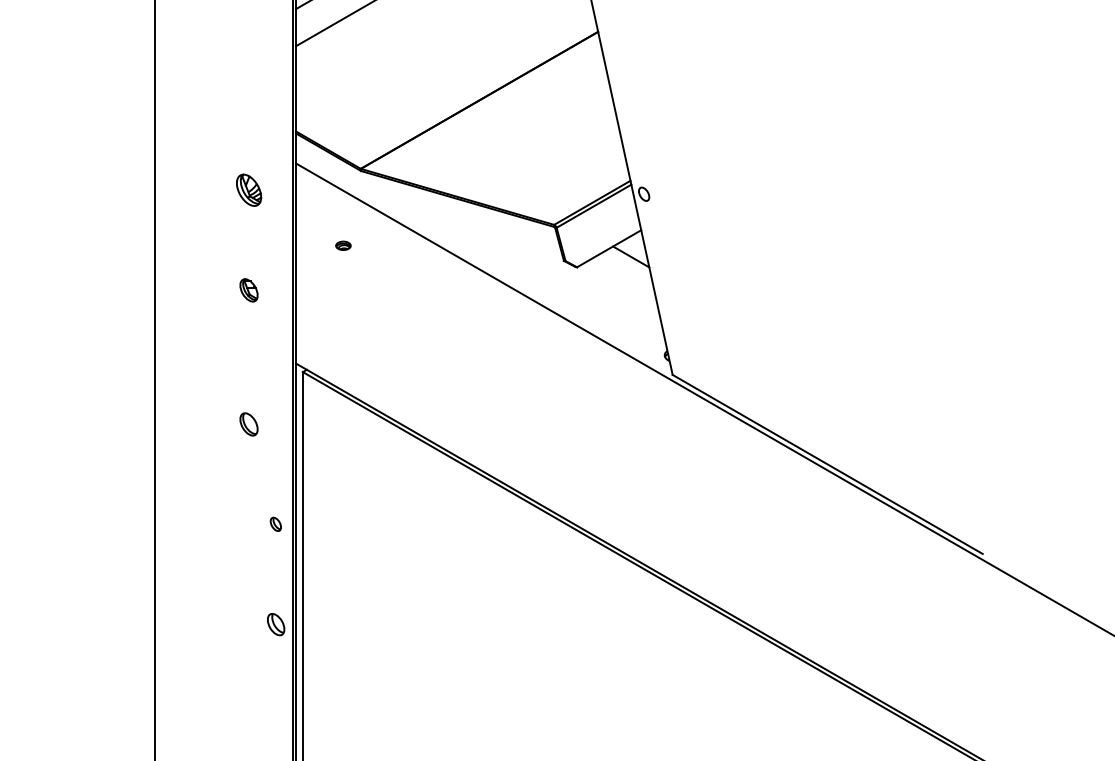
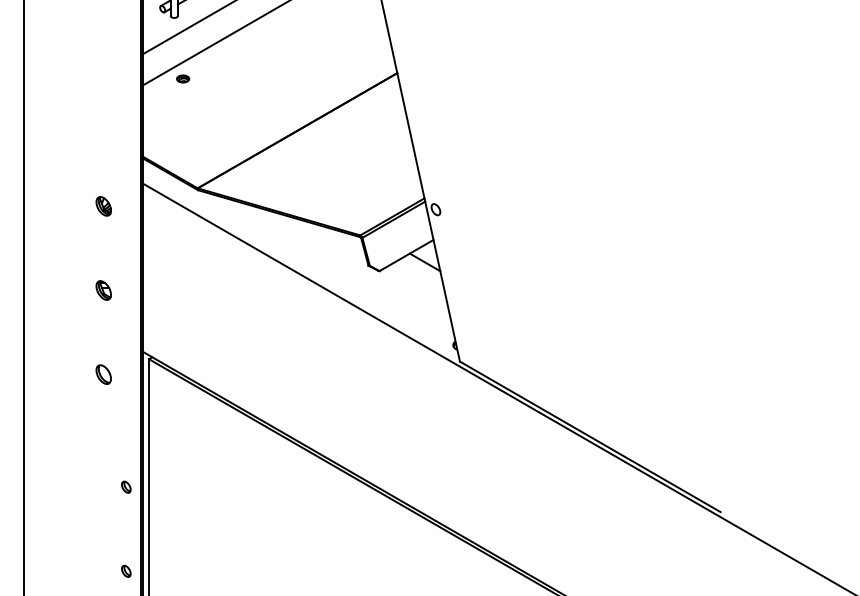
part: (248, 190) -> (103, 206), size x0.71
part: (343, 245) -> (183, 78), moved
part: (248, 424) -> (103, 374), moved
part: (275, 623) -> (126, 570), size x0.62

